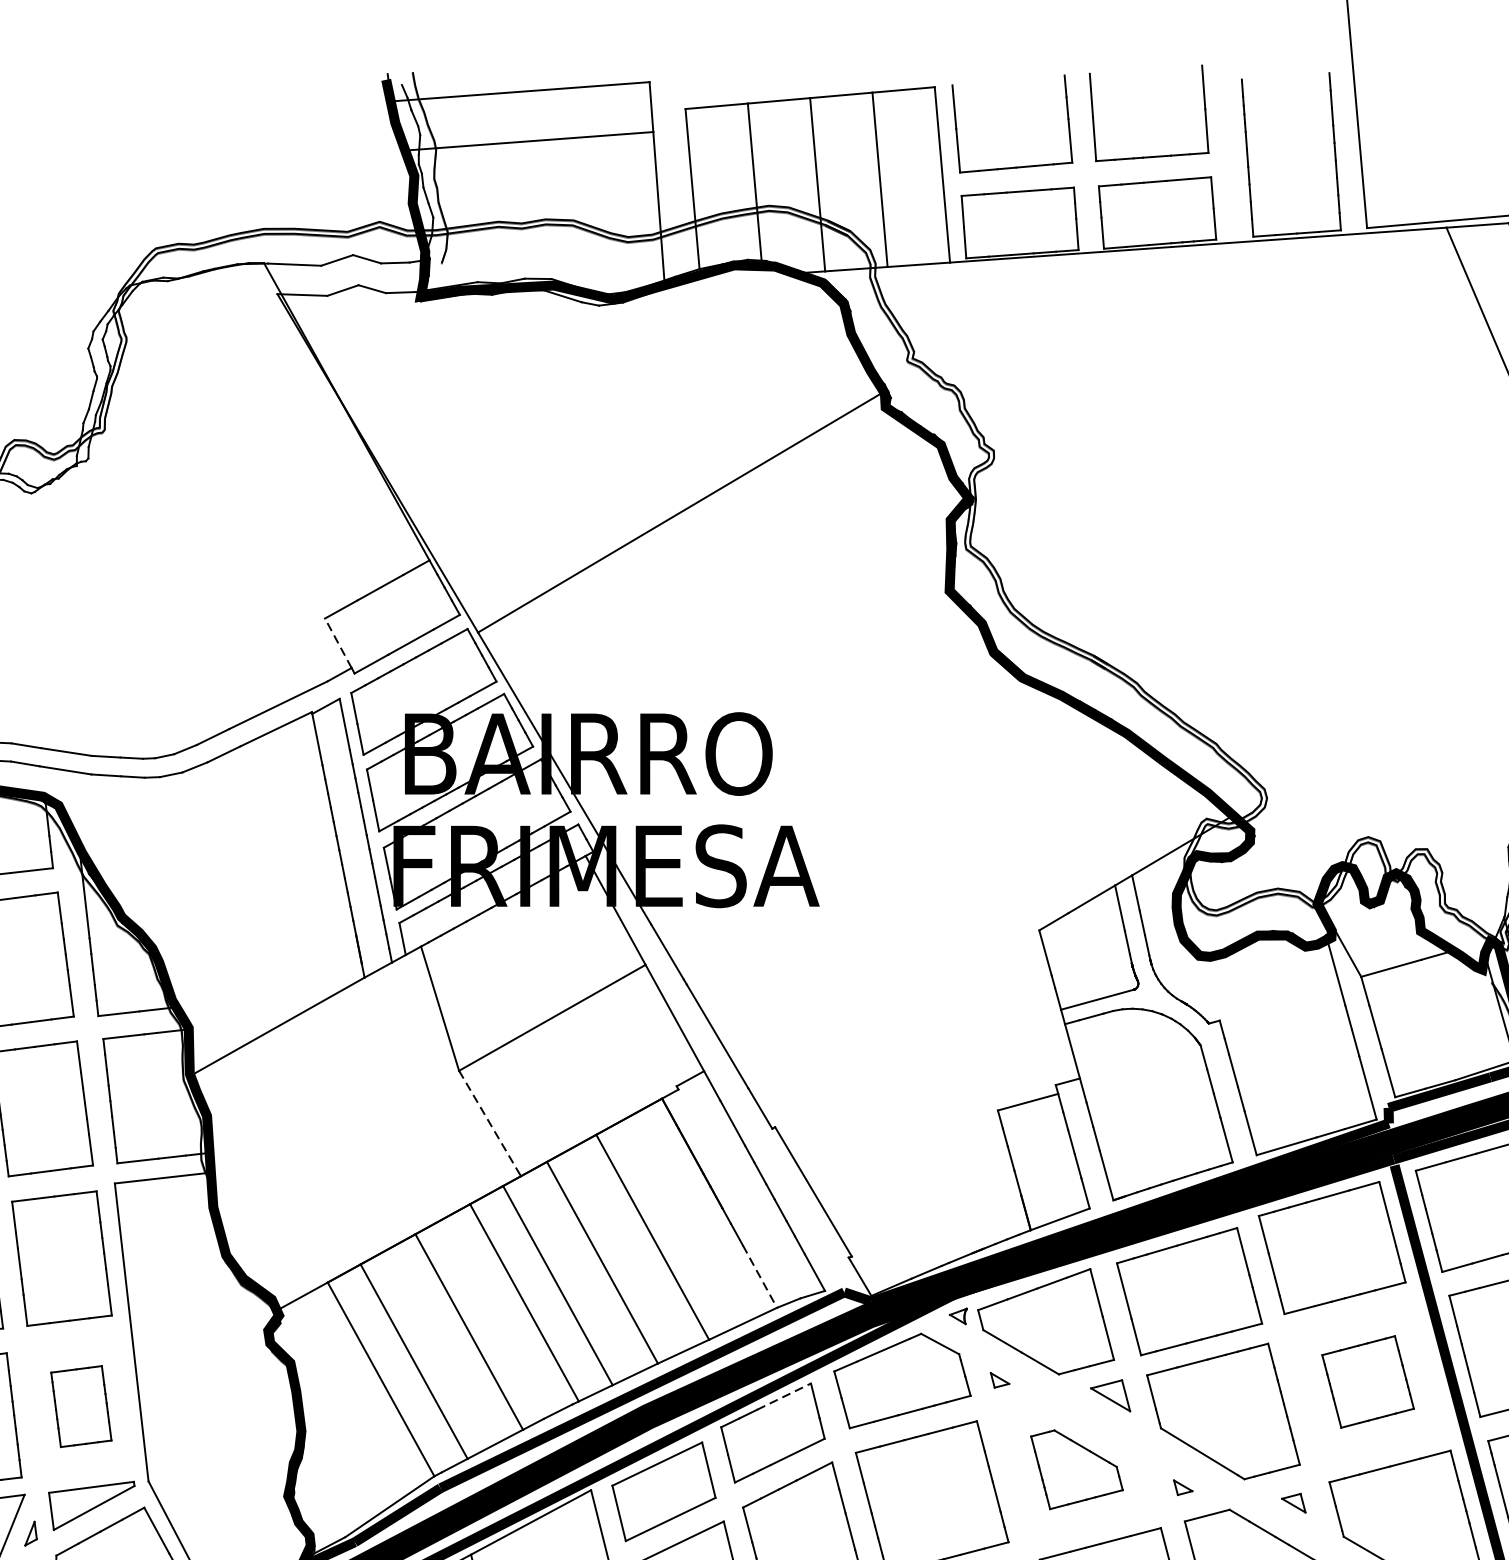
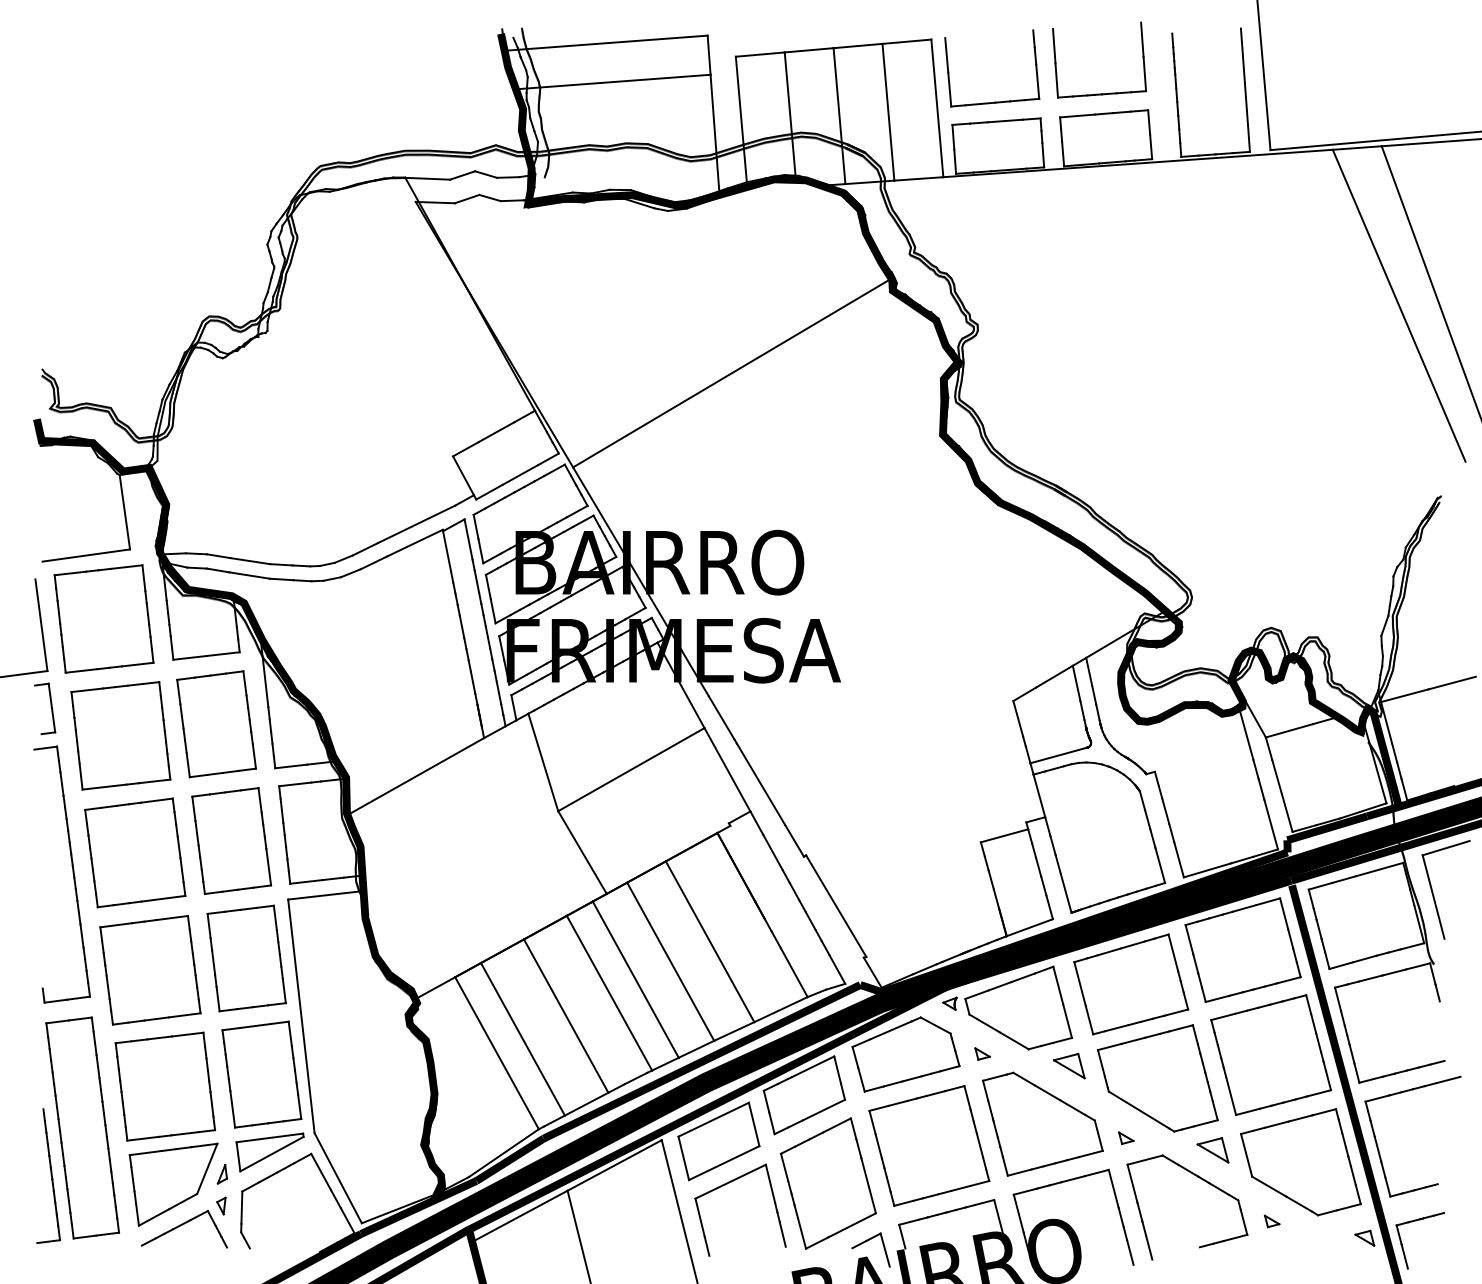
line: (338, 642) -> (463, 475), dashed -> solid
line: (490, 1123) -> (582, 852), dashed -> solid
line: (760, 1276) -> (794, 972), dashed -> solid
part: (1368, 1382) -> (1271, 1055), size x1.67
line: (784, 1396) -> (813, 1066), dashed -> solid
part: (80, 1406) -> (261, 1074), size x1.67
part: (1076, 1468) -> (1042, 1123), size x1.67
part: (1293, 1503) -> (1212, 1150), size x1.67

